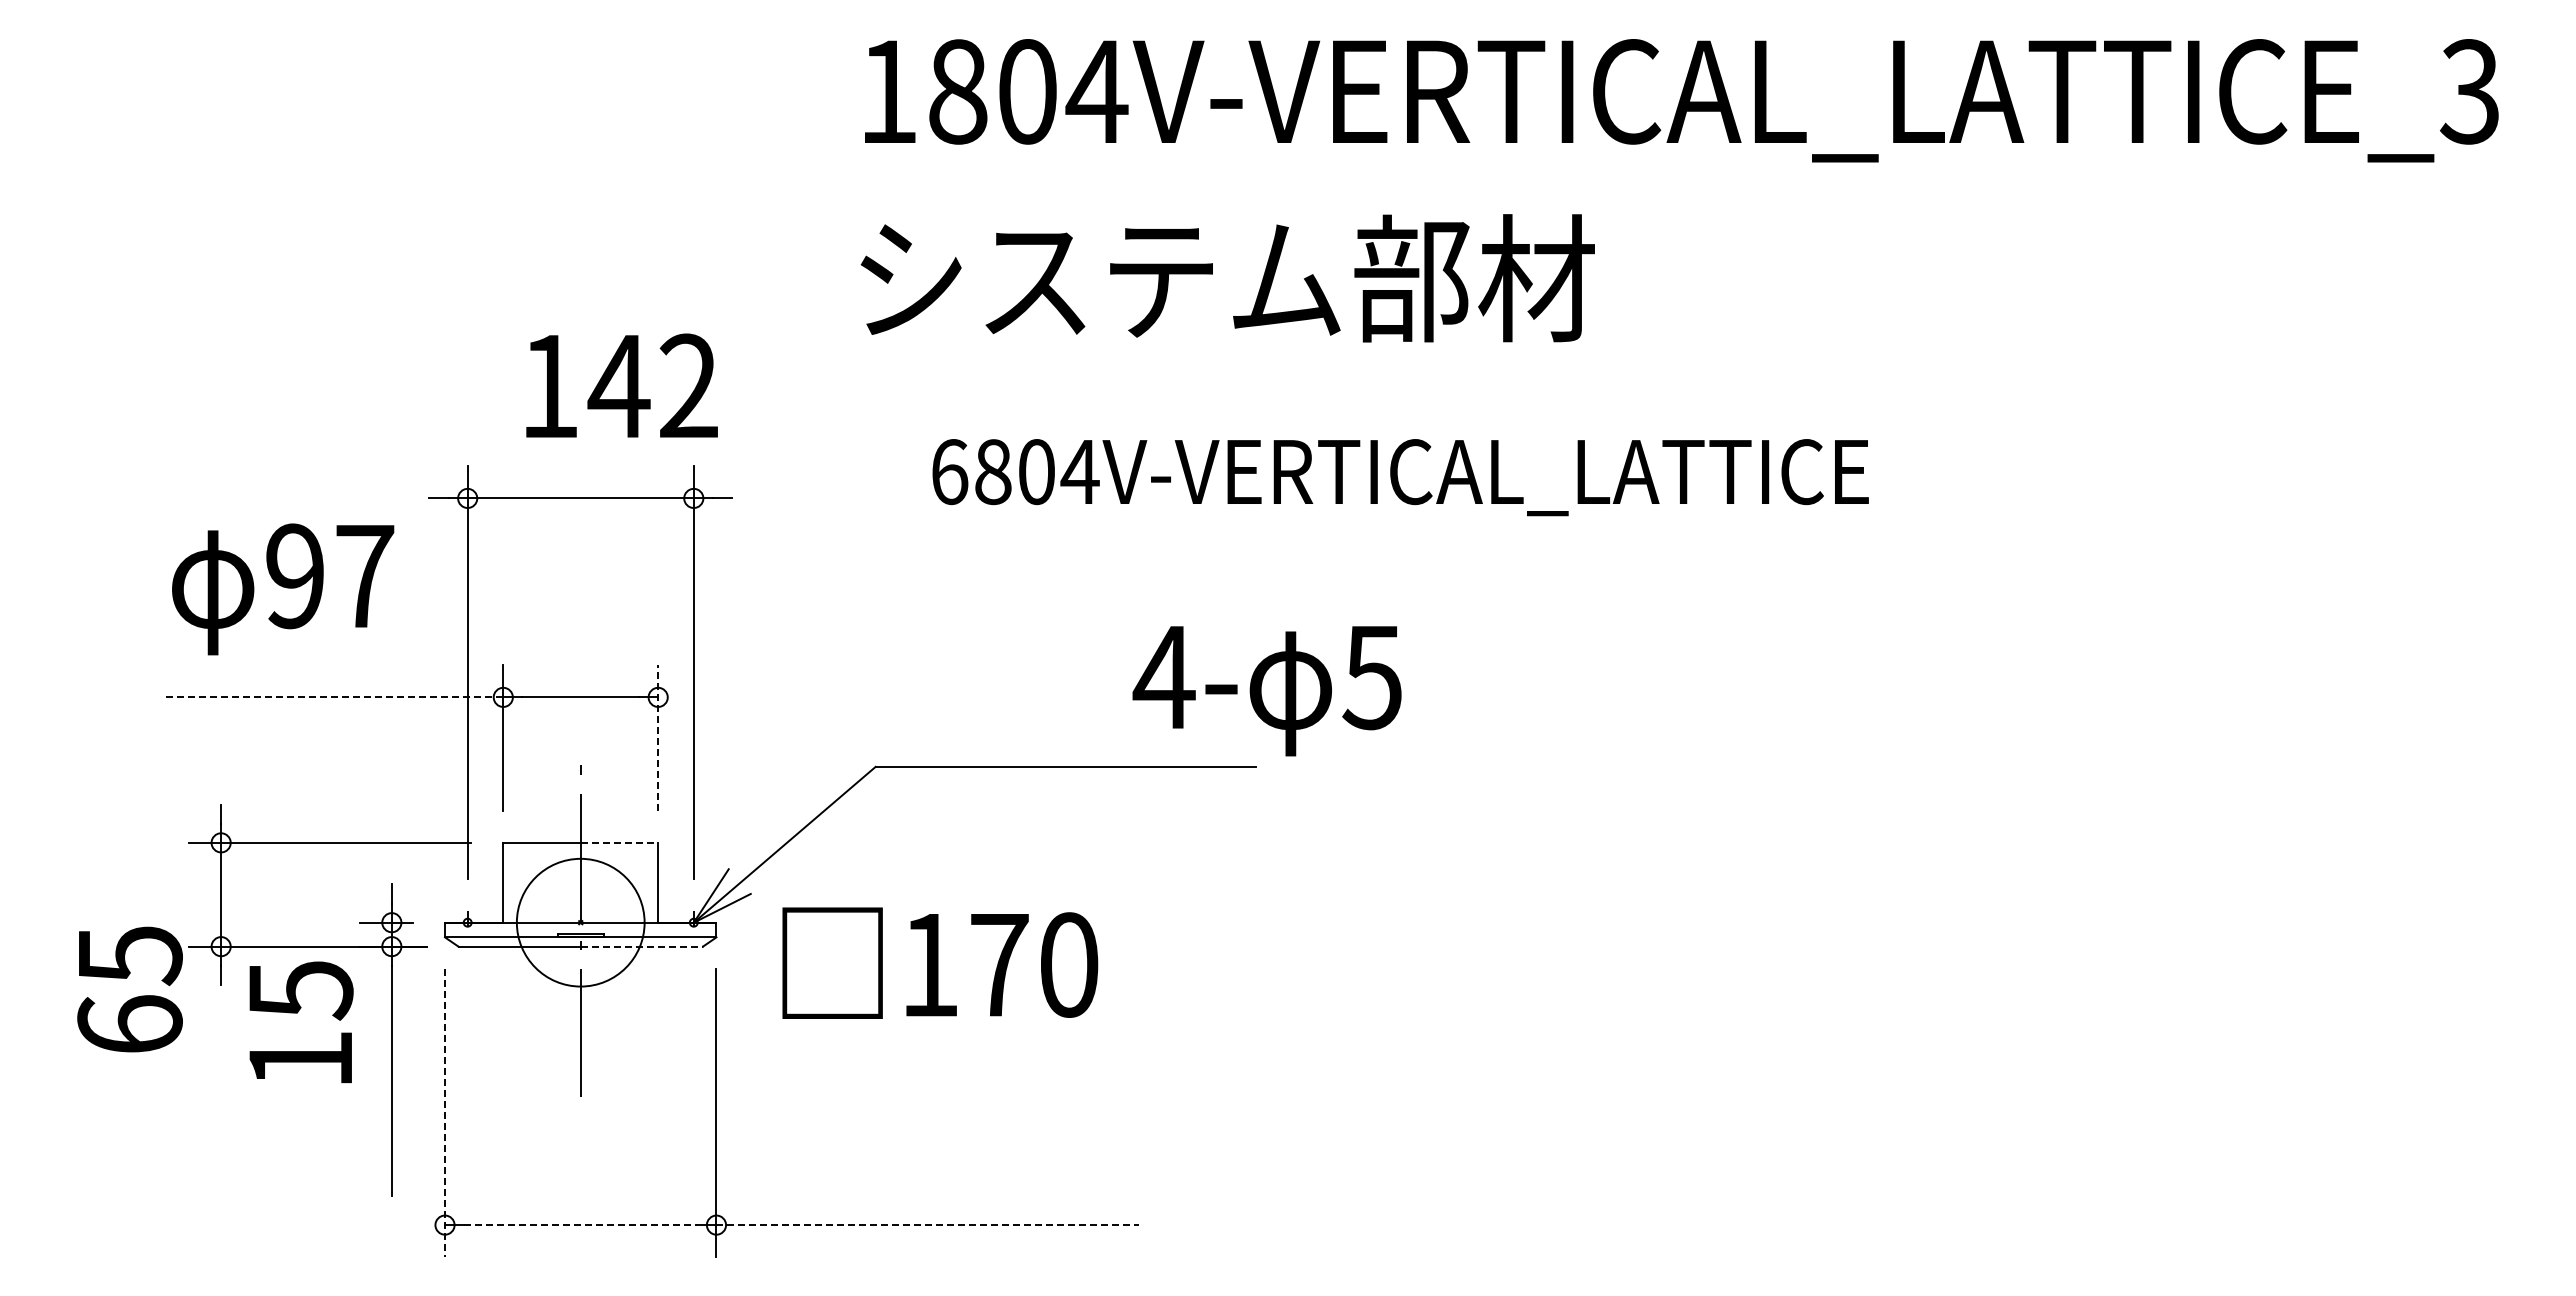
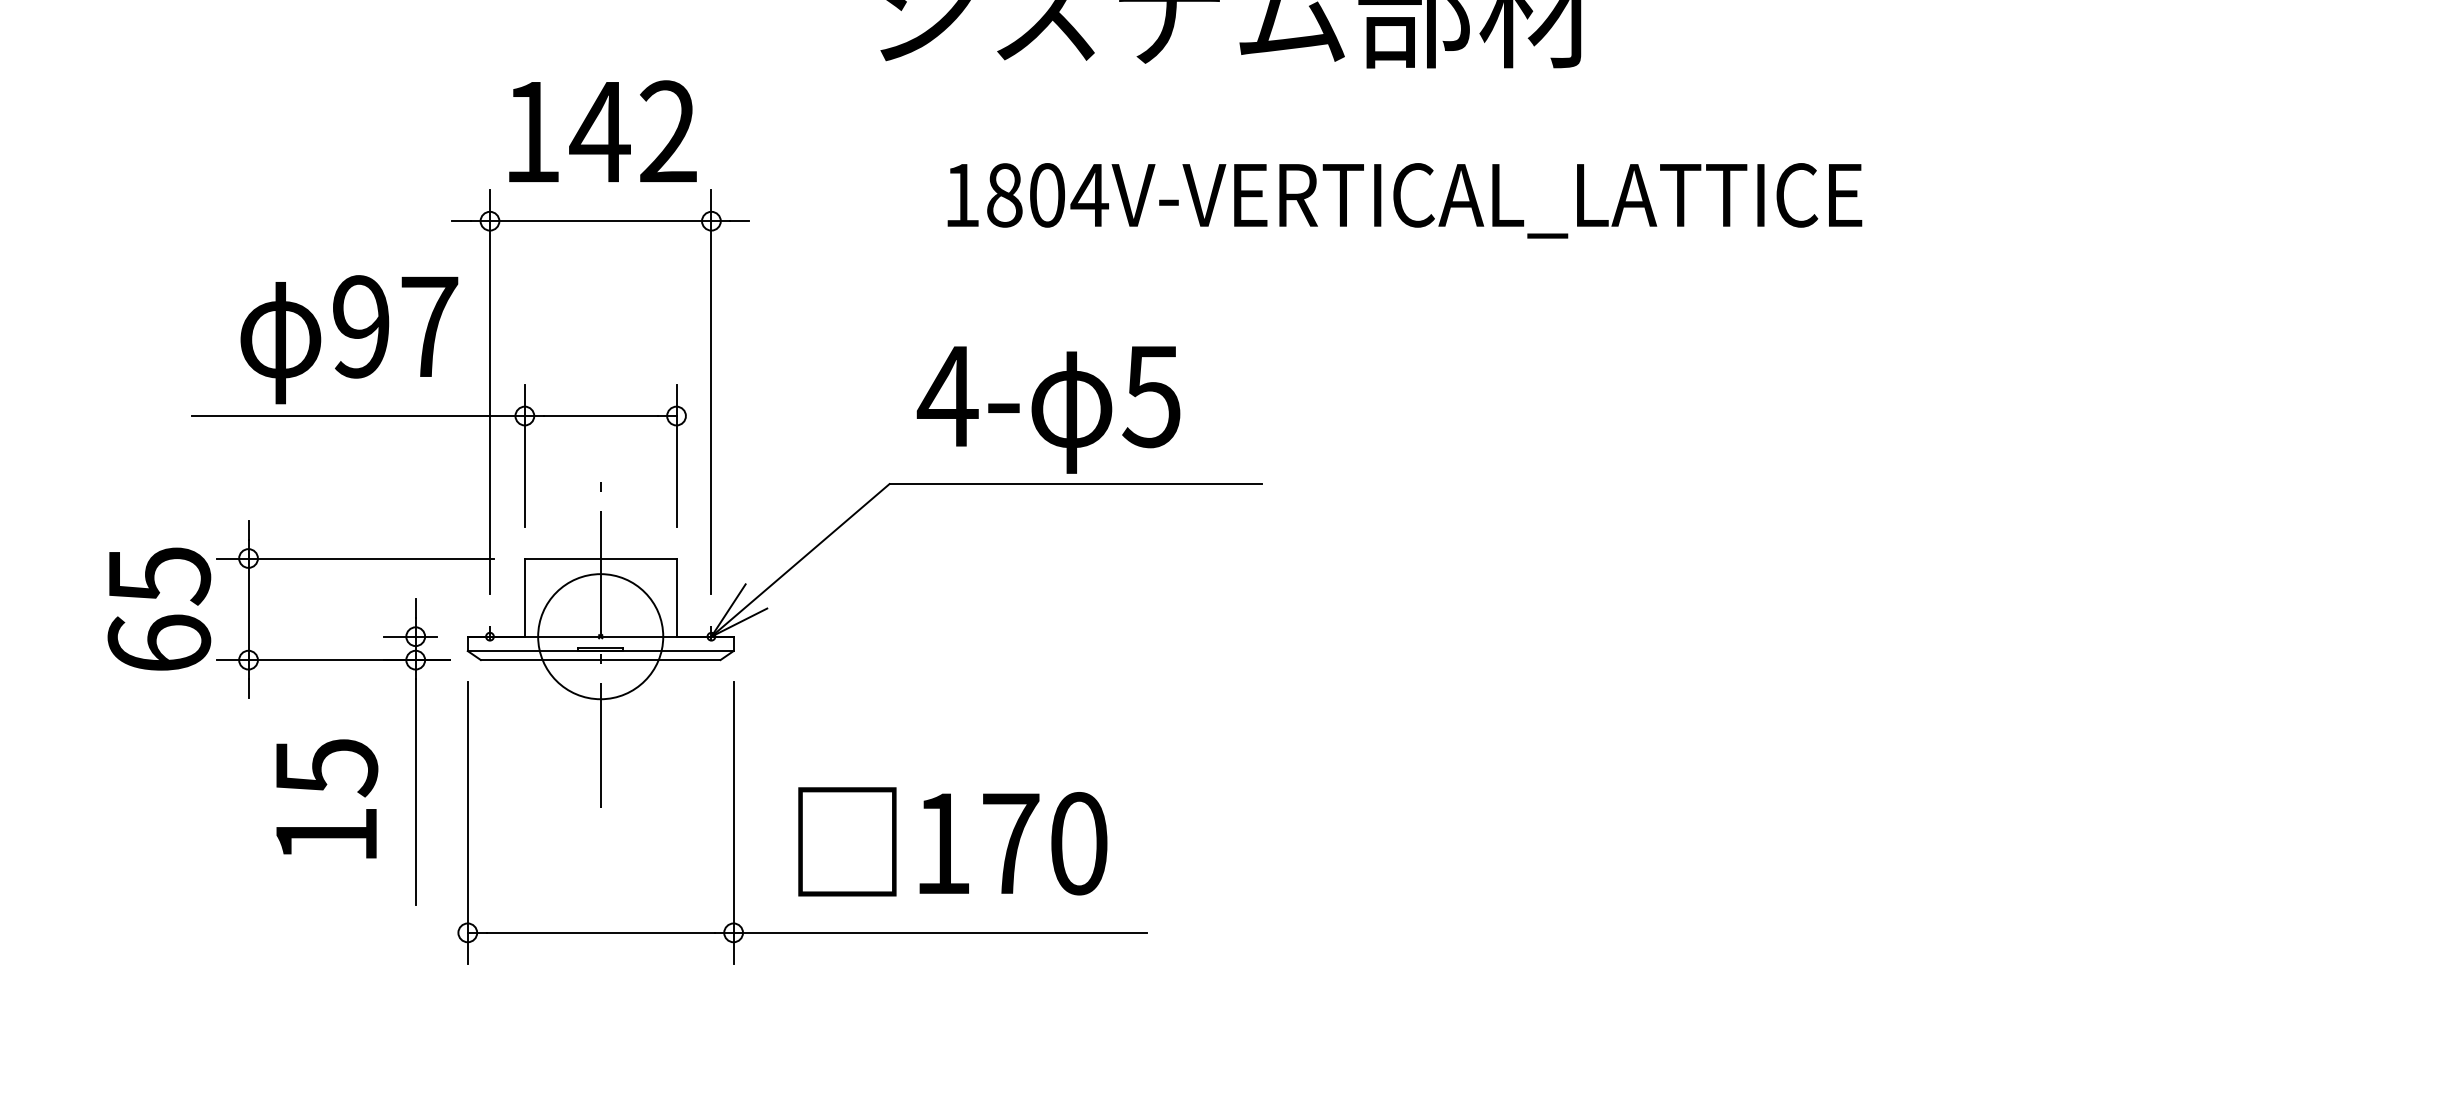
text: (621, 385) -> (602, 131), moved
text: (950, 472) -> (962, 195), 6804V-VERTICAL_LATTICE -> 1804V-VERTICAL_LATTICE
text: (283, 589) -> (349, 339), moved
text: (1266, 691) -> (1048, 410), moved
line: (333, 697) -> (358, 416), dashed -> solid
line: (658, 738) -> (676, 456), dashed -> solid
line: (619, 842) -> (638, 558), dashed -> solid
line: (641, 946) -> (660, 660), dashed -> solid
text: (940, 962) -> (953, 841), moved
text: (129, 989) -> (158, 609), moved
text: (301, 1022) -> (327, 799), moved
line: (445, 1113) -> (468, 823), dashed -> solid
line: (580, 1225) -> (600, 933), dashed -> solid
line: (928, 1225) -> (941, 933), dashed -> solid

